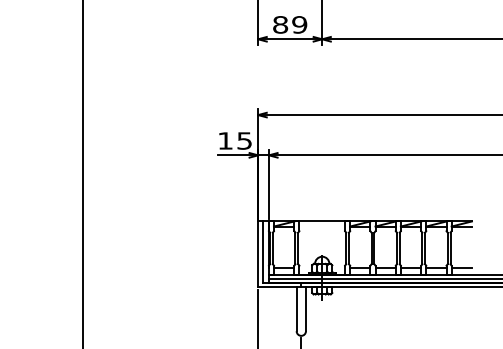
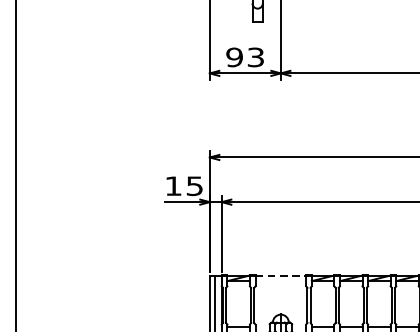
text: (290, 24) -> (245, 56), 89 -> 93
line: (322, 221) -> (281, 275), solid -> dashed

